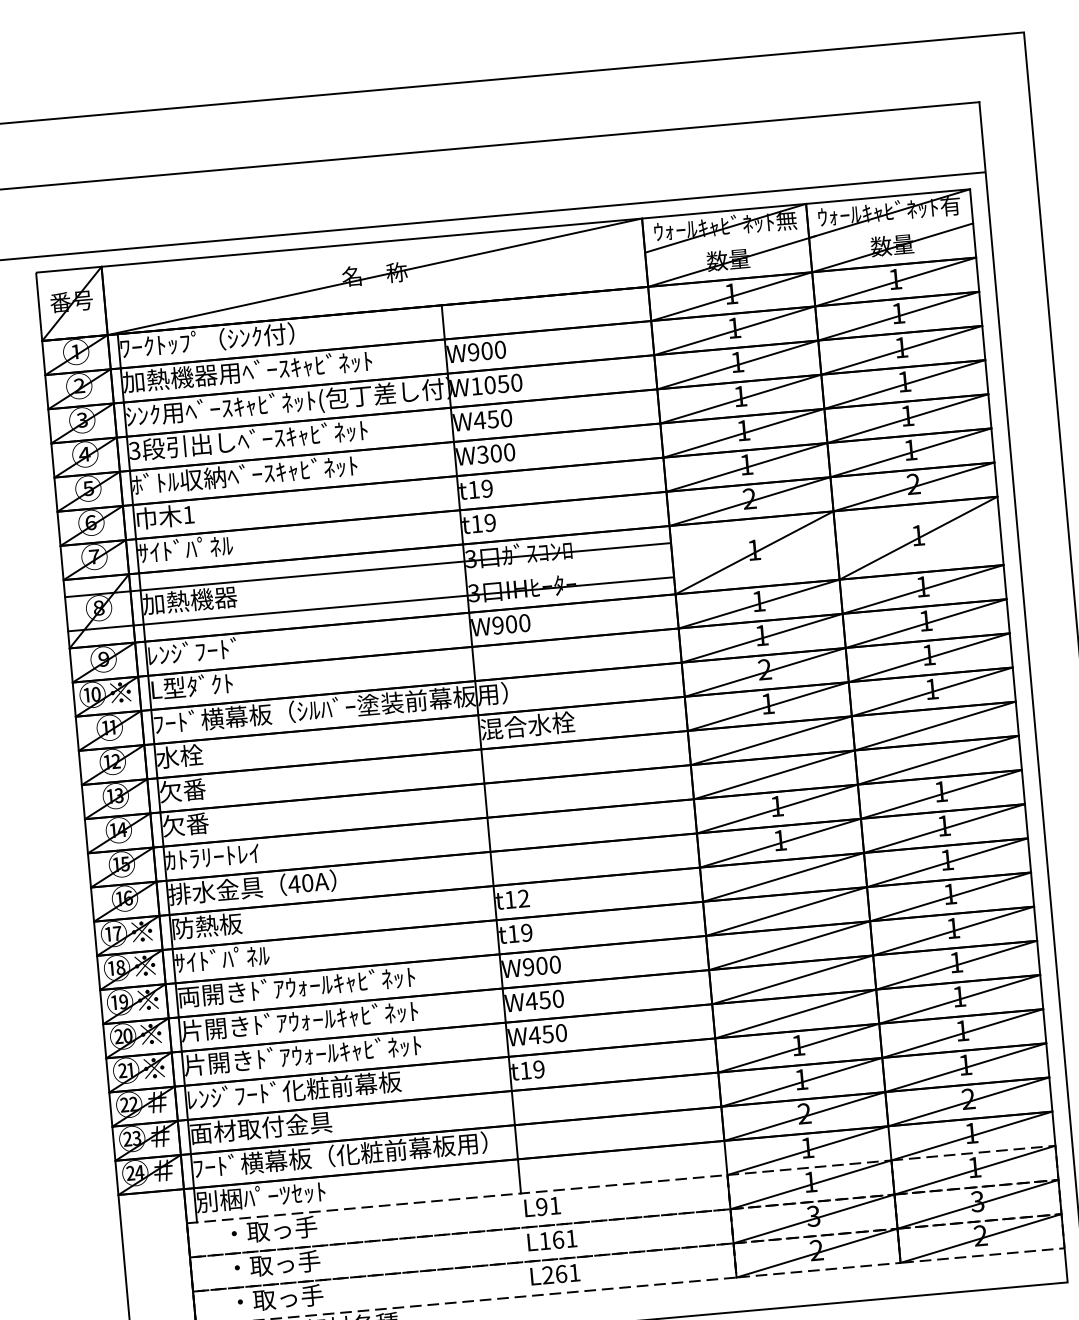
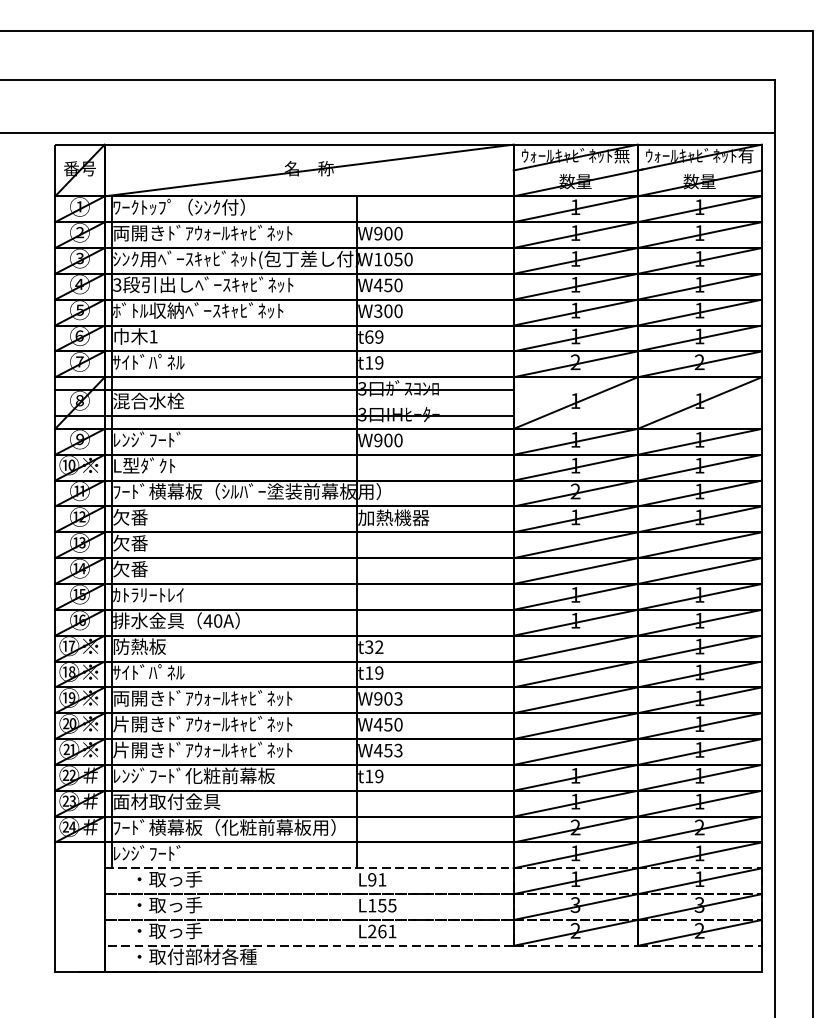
text: (247, 370) -> (207, 232), 加熱機器用ﾍﾞｰｽｷｬﾋﾞﾈｯﾄ -> 両開きﾄﾞｱｳｫｰﾙｷｬﾋﾞﾈｯﾄ
text: (474, 489) -> (369, 336), t19 -> t69
text: (189, 599) -> (148, 400), 加熱機器 -> 混合水栓
text: (527, 725) -> (393, 517), 混合水栓 -> 加熱機器
text: (179, 756) -> (130, 517), 水栓 -> 欠番
text: (510, 900) -> (369, 647), t12 -> t32
text: (555, 964) -> (398, 698), W900 -> W903
text: (561, 1032) -> (398, 750), W450 -> W453
text: (260, 1197) -> (161, 853), 別梱ﾊﾟｰﾂｾｯﾄ -> ﾚﾝｼﾞﾌｰﾄﾞ
text: (565, 1239) -> (387, 905), L161 -> L155

